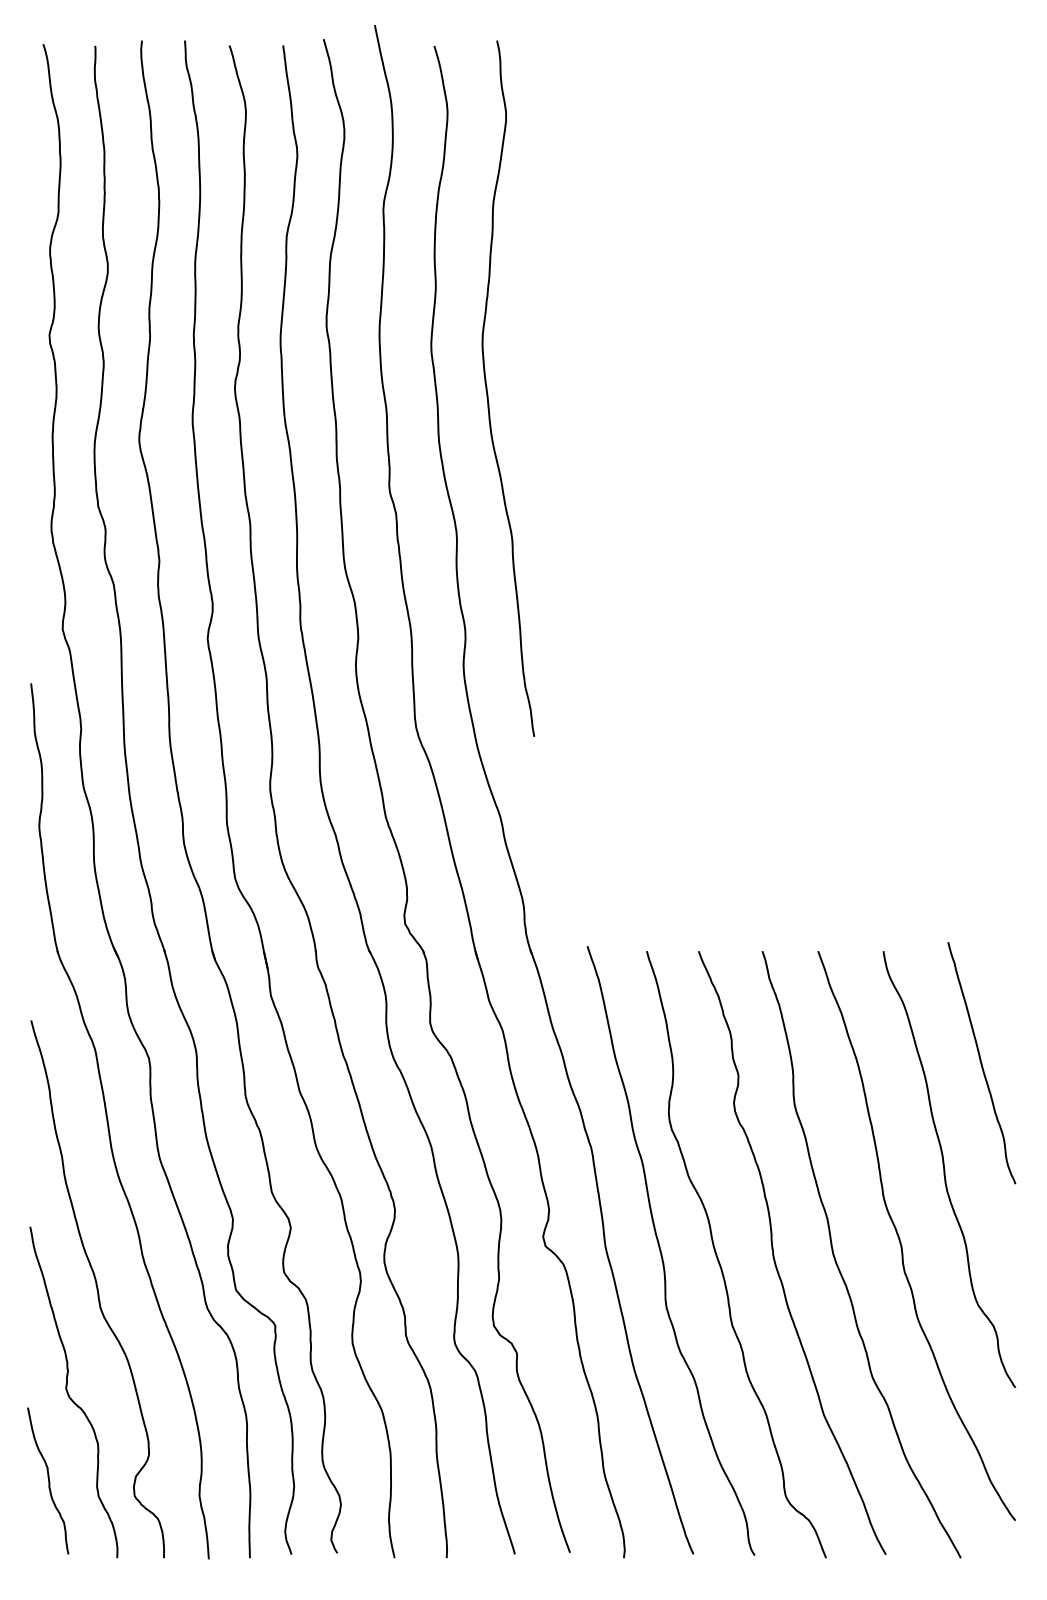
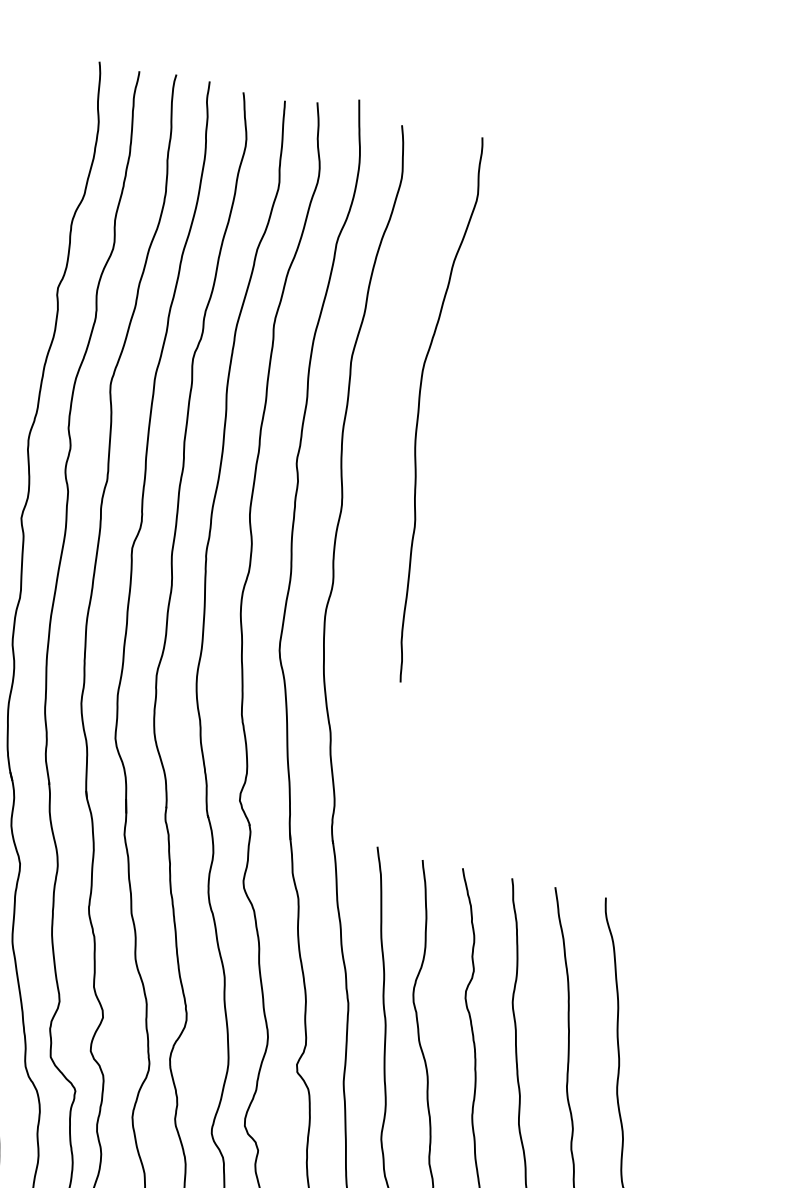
curve: (488, 393) -> (419, 409), moved
curve: (981, 1063) -> (663, 1000), removed

